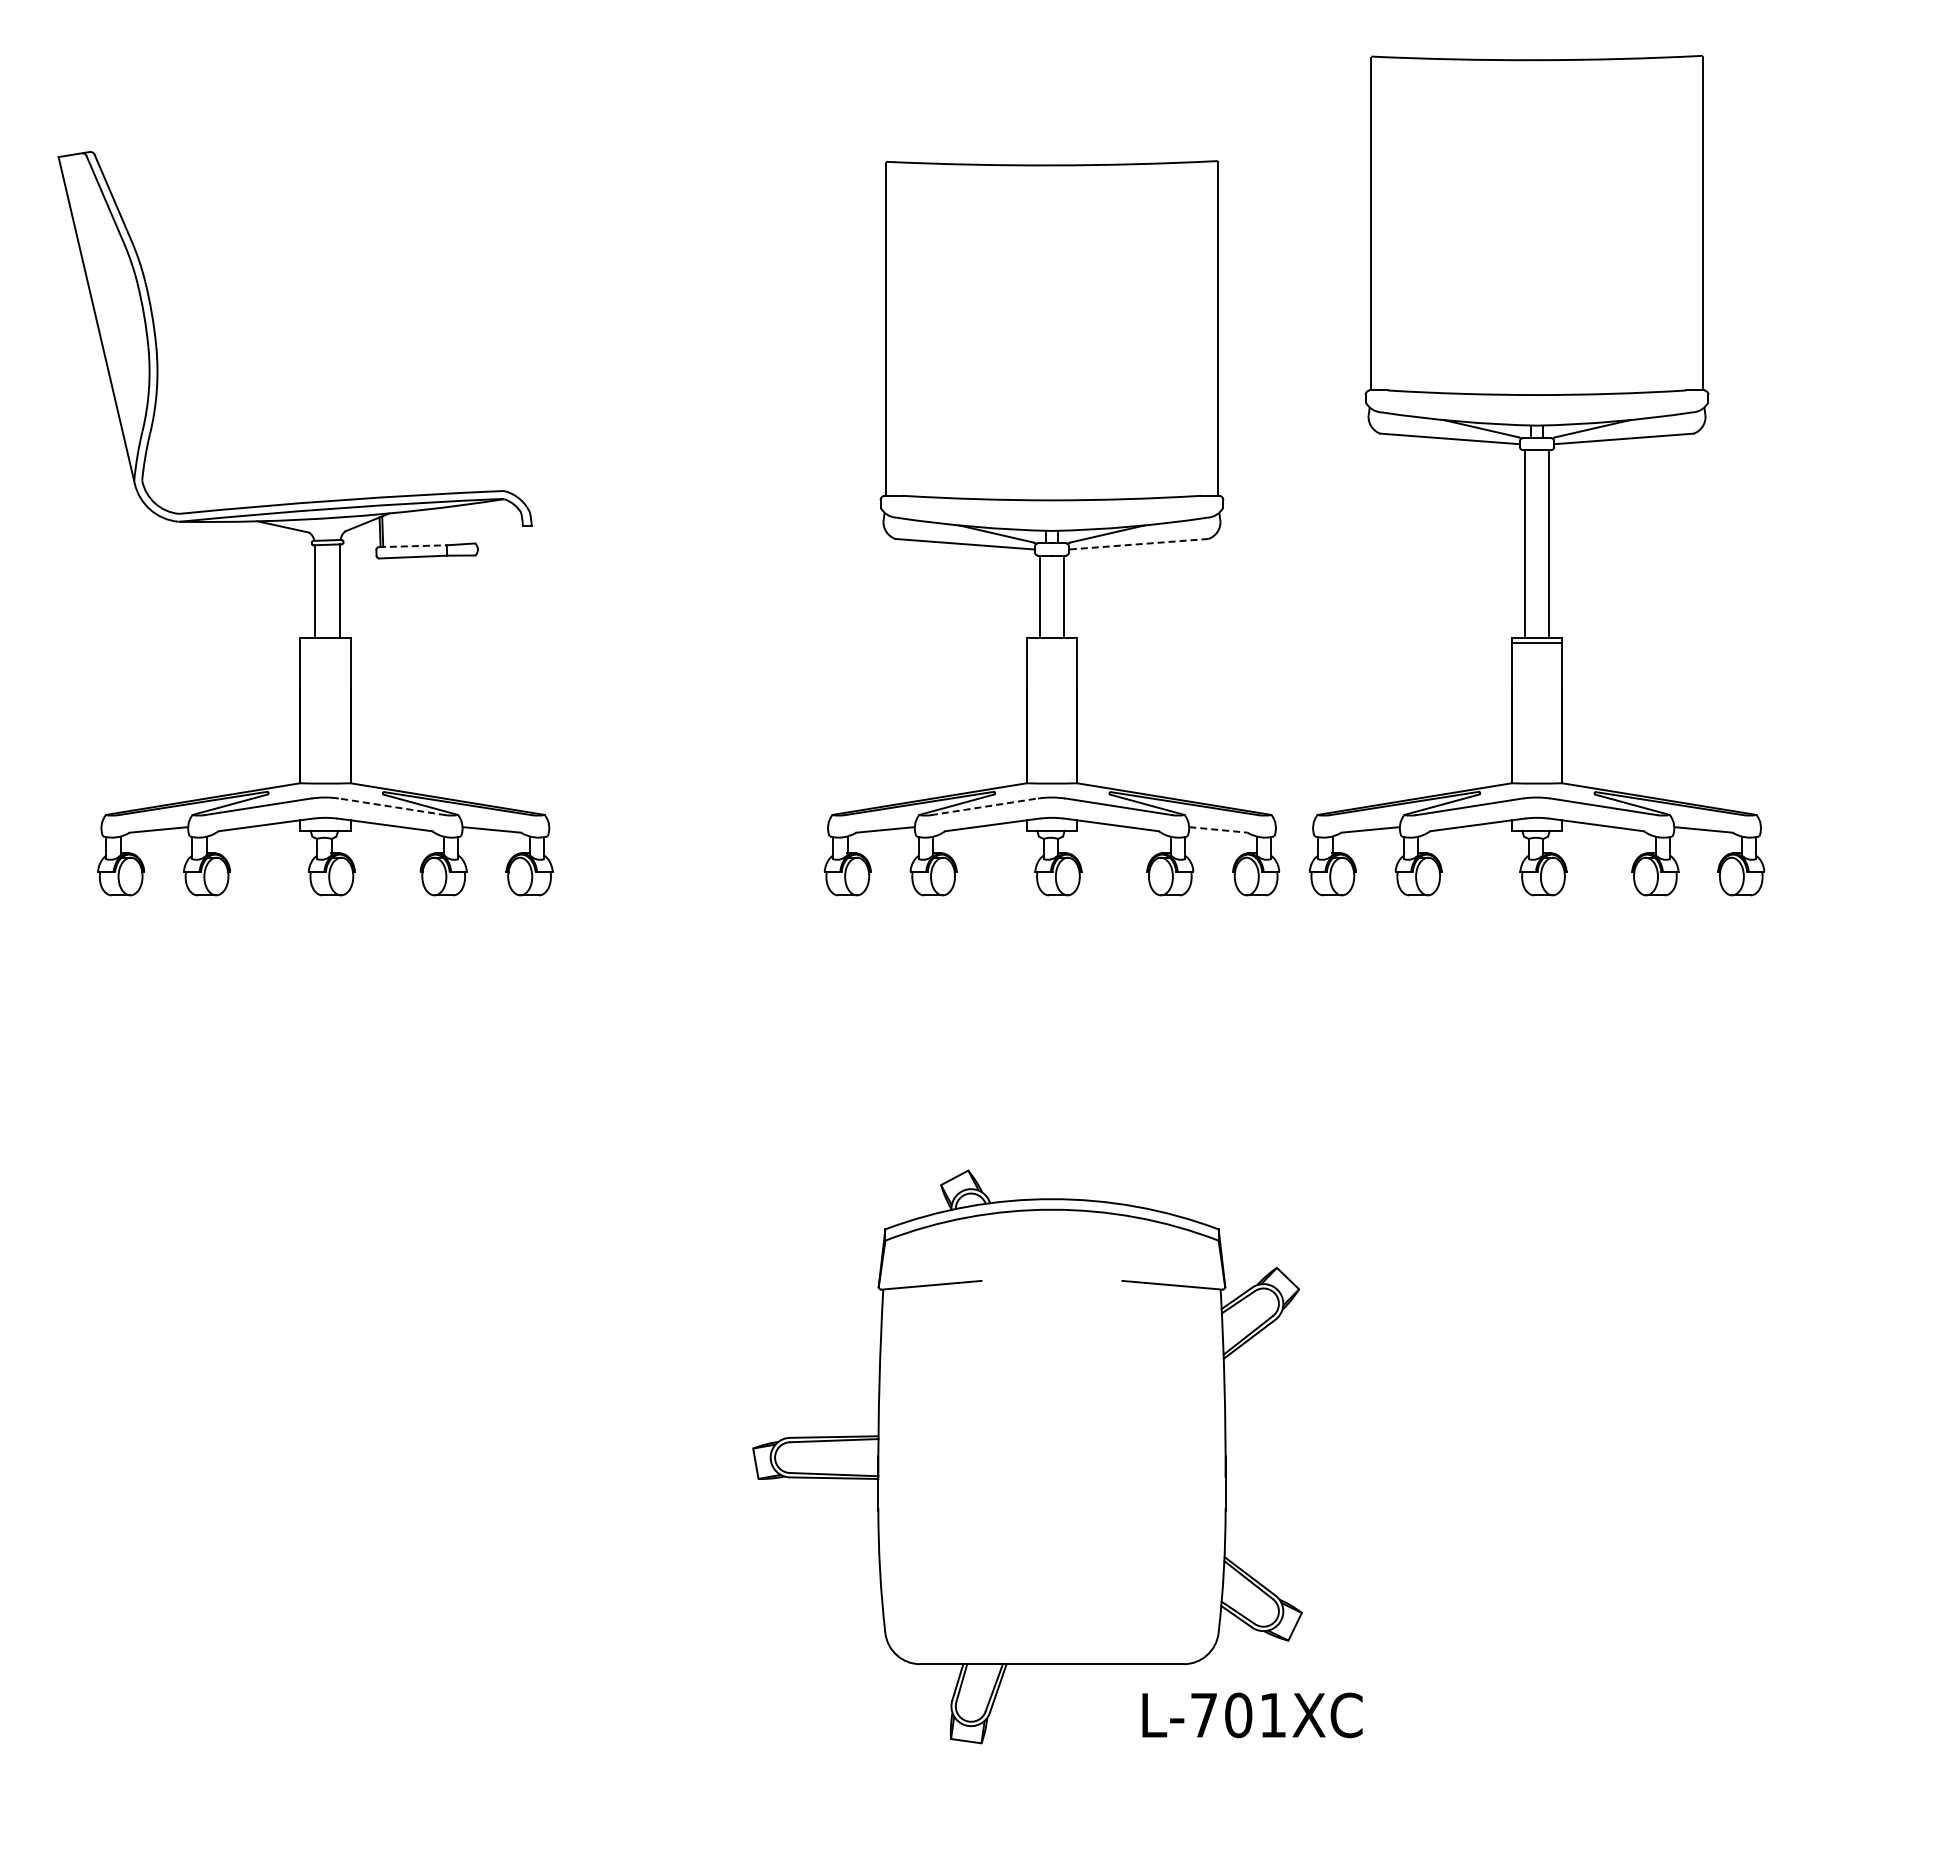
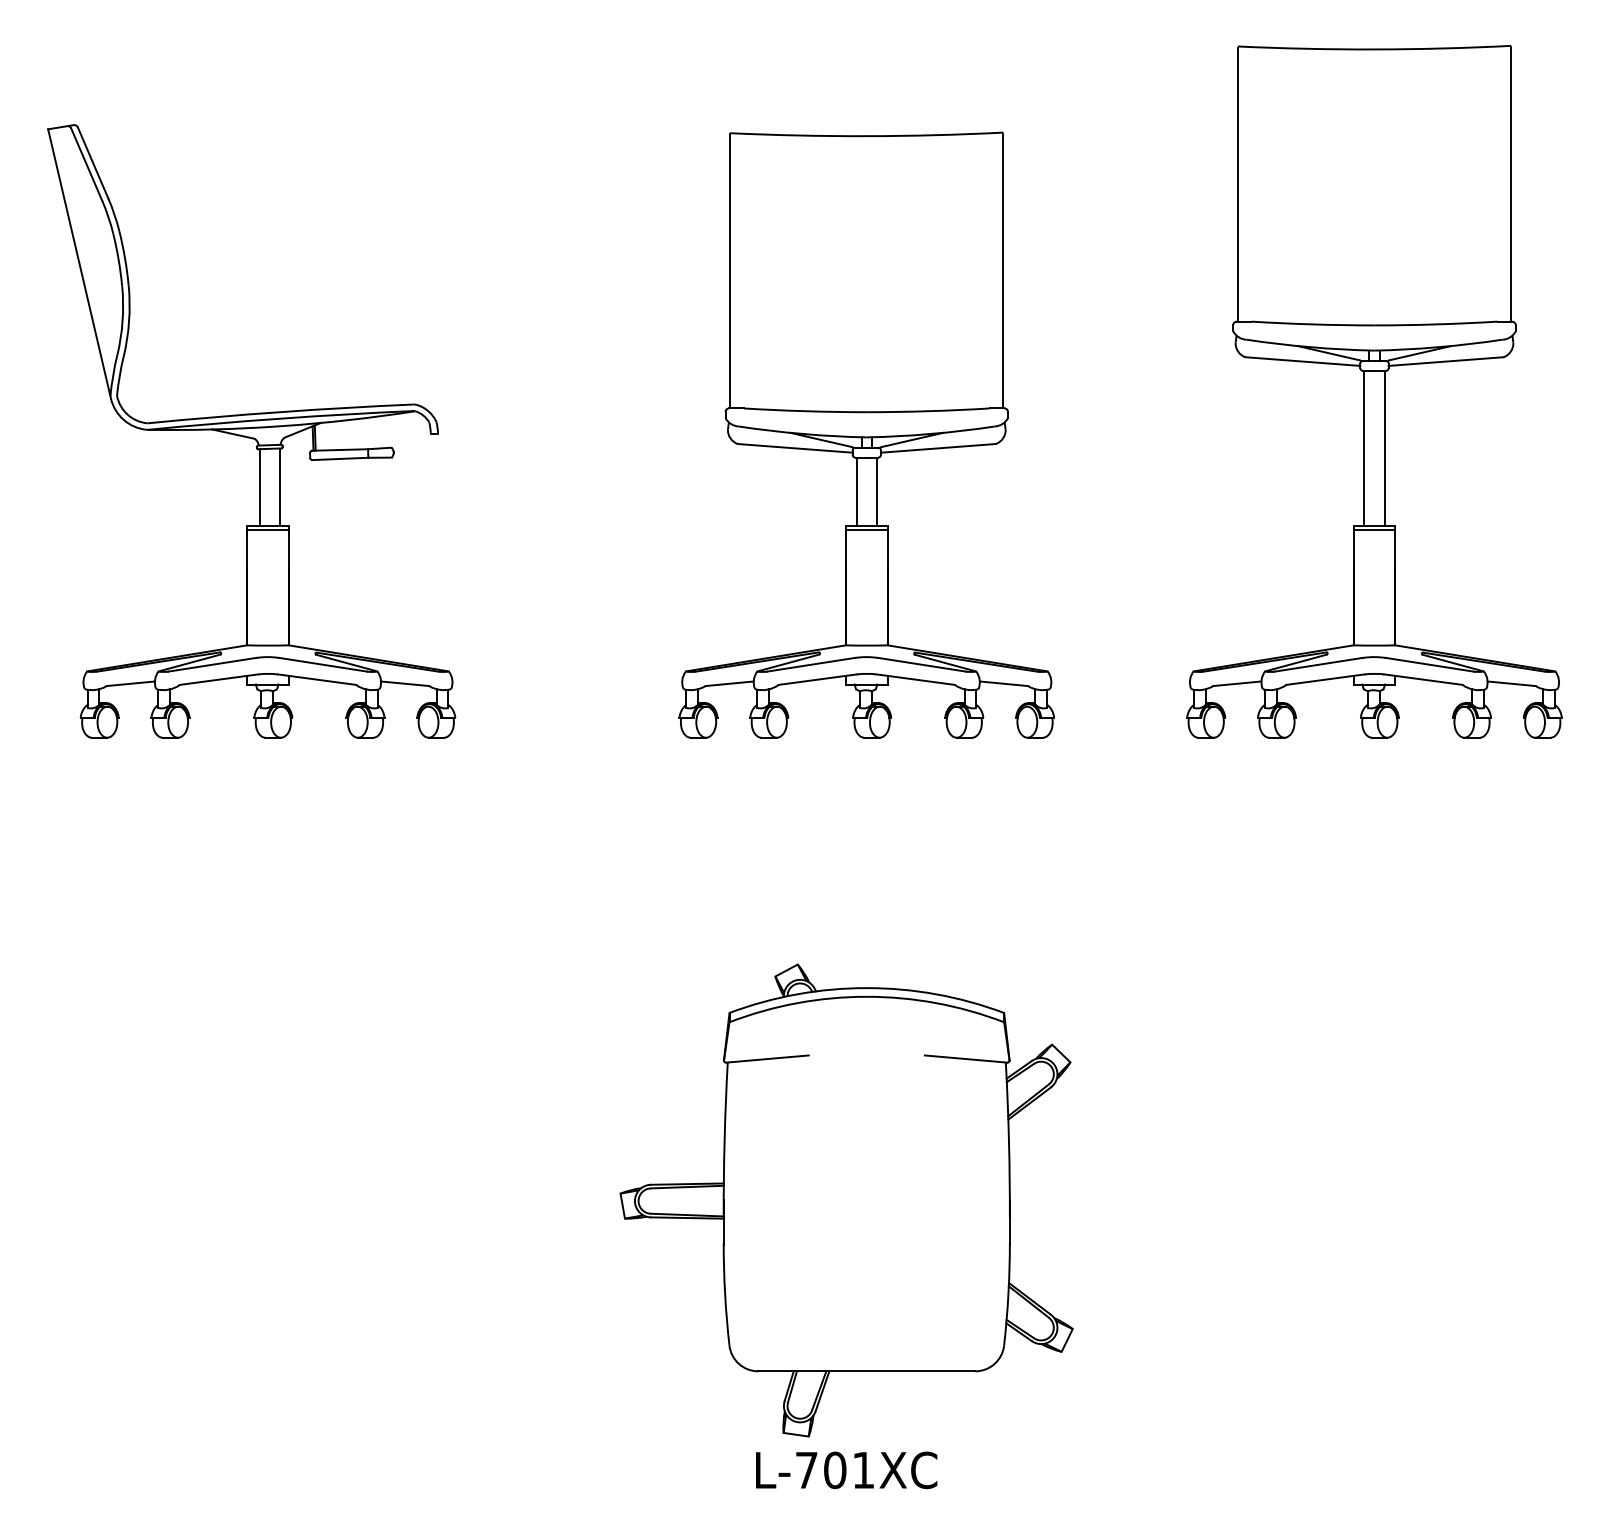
part: (1537, 475) -> (1374, 391), moved
line: (1138, 544) -> (938, 448), dashed -> solid
line: (412, 546) -> (339, 450), dashed -> solid
line: (325, 642) -> (268, 529), added
line: (1051, 642) -> (866, 529), added
line: (391, 806) -> (322, 664), dashed -> solid
line: (984, 806) -> (811, 664), dashed -> solid
line: (1218, 829) -> (1004, 683), dashed -> solid
text: (1252, 1715) -> (846, 1470), moved

